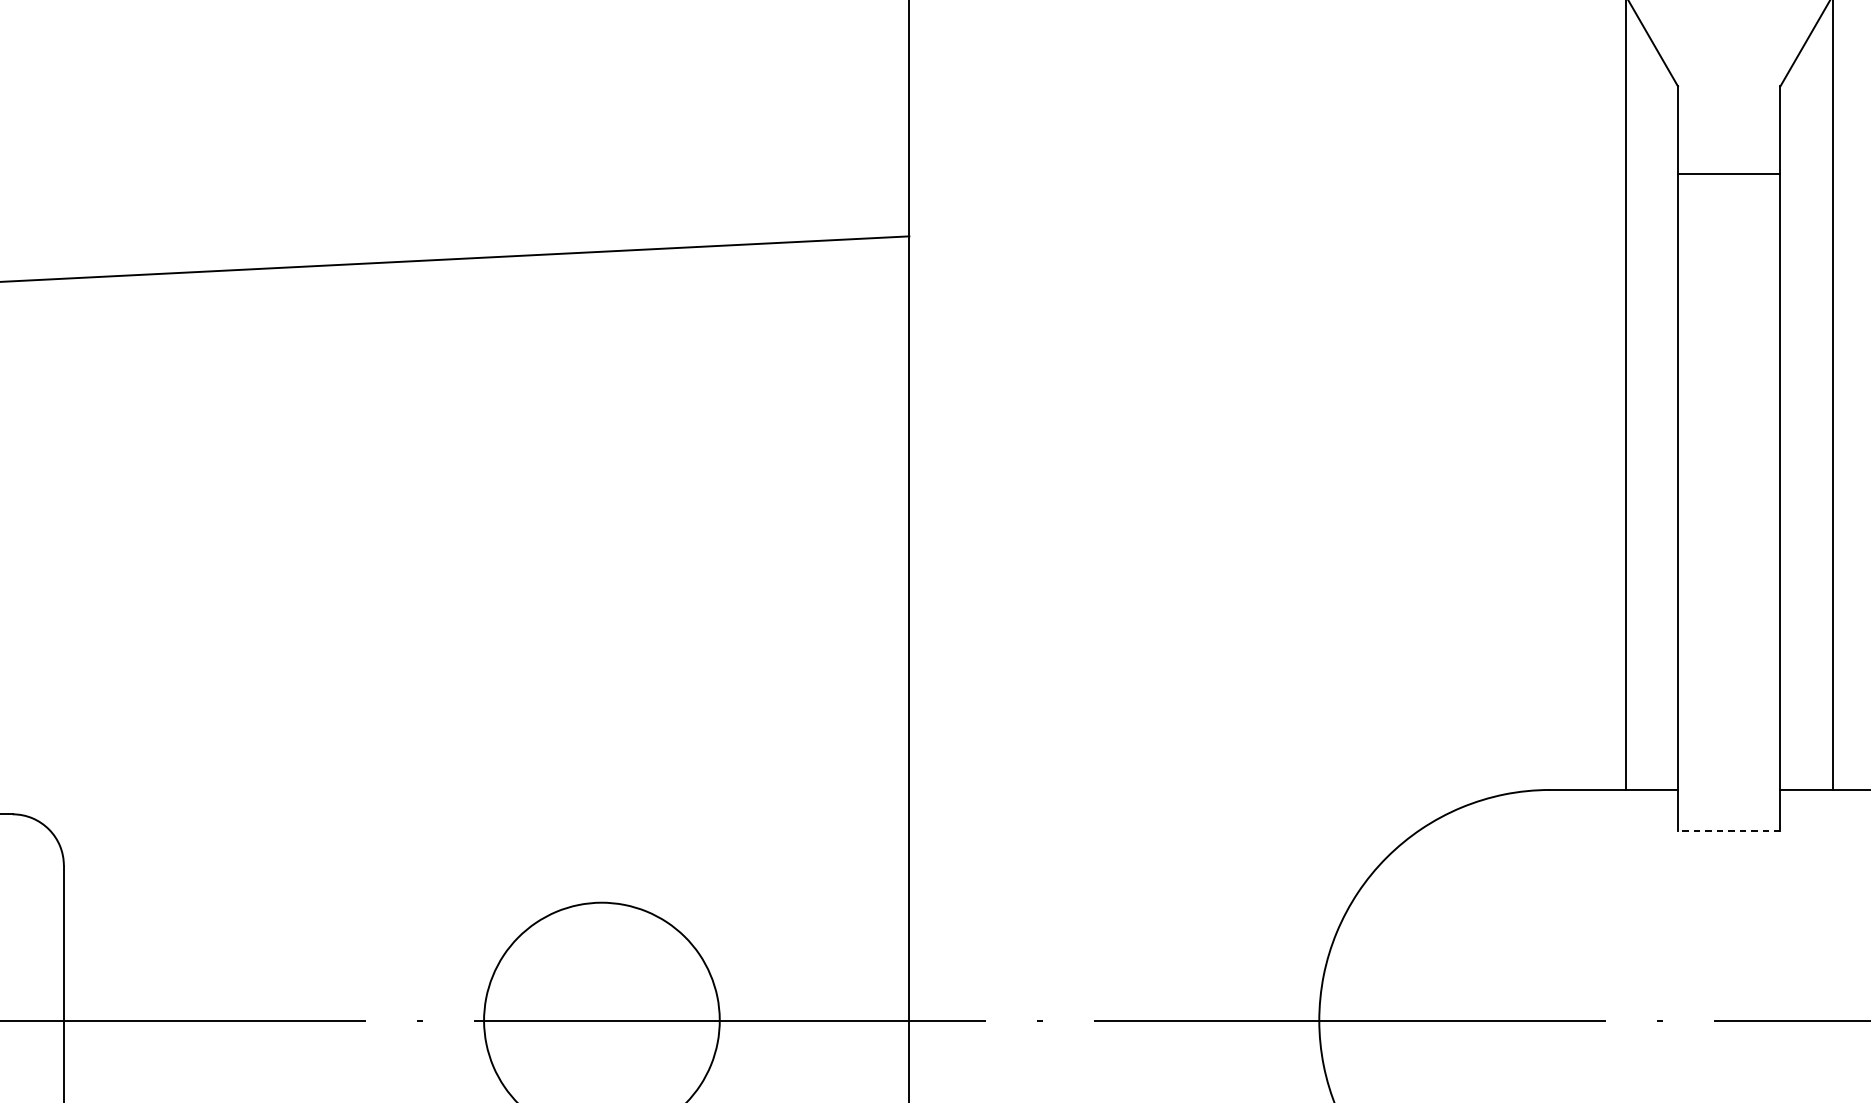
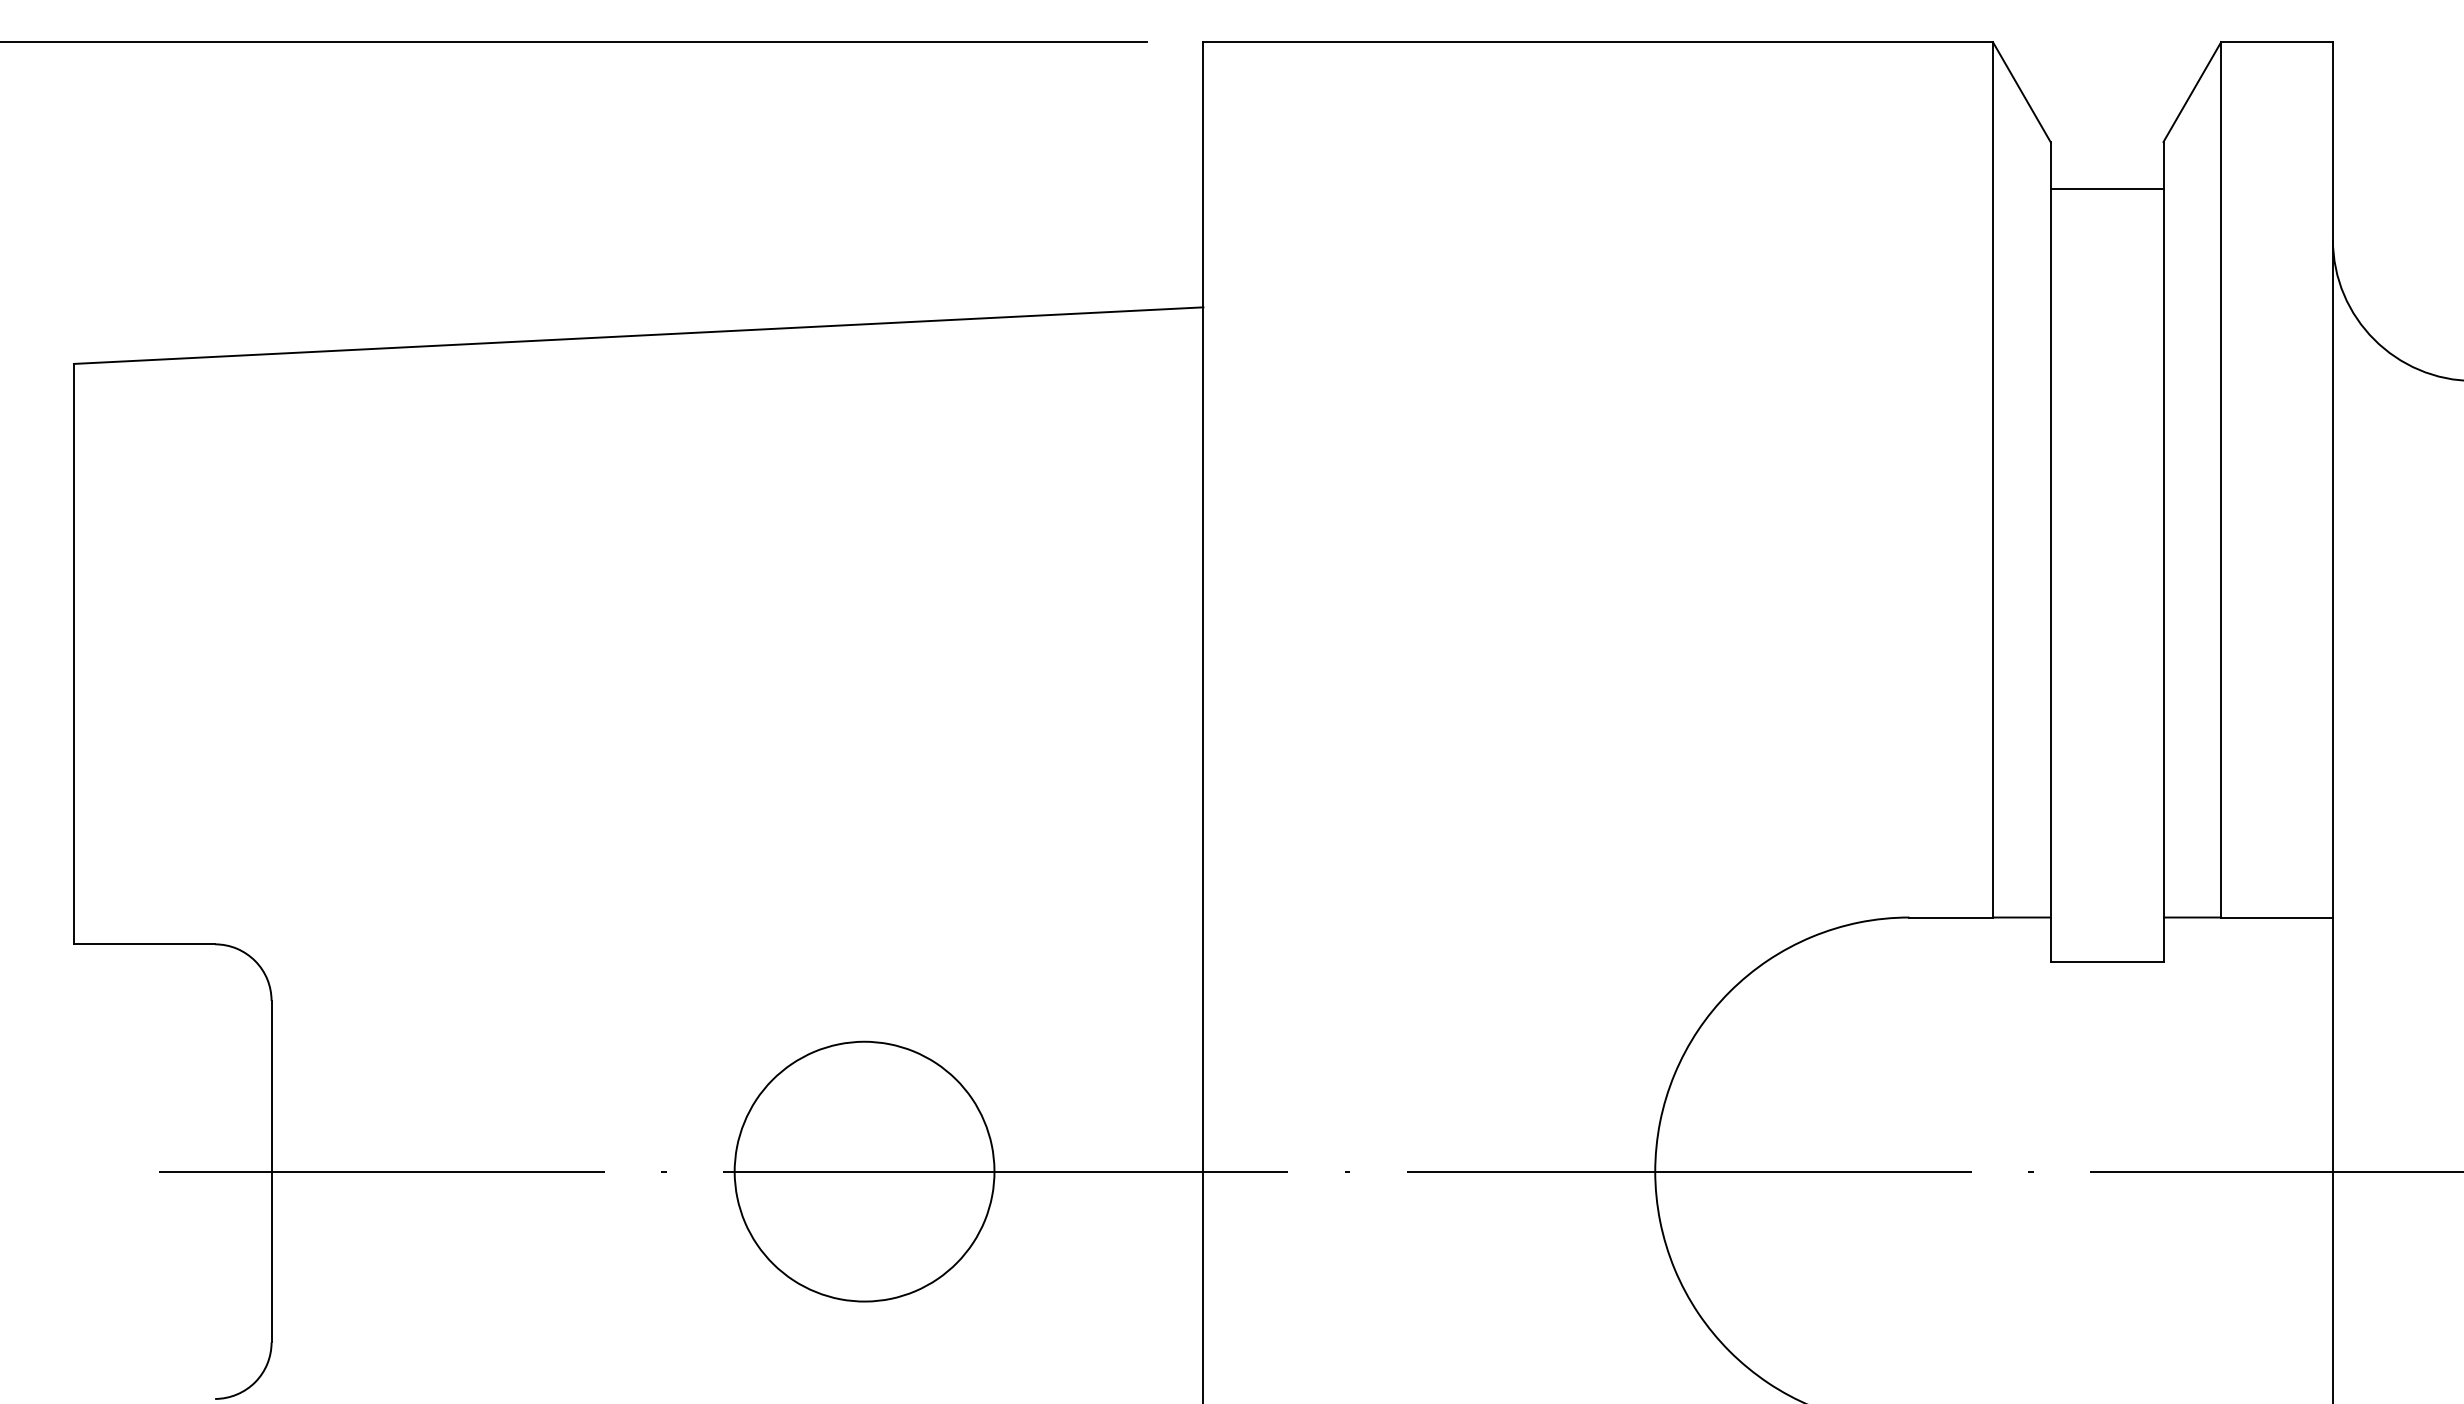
line: (1728, 173) -> (2106, 188), moved
line: (1728, 830) -> (2106, 962), dashed -> solid

